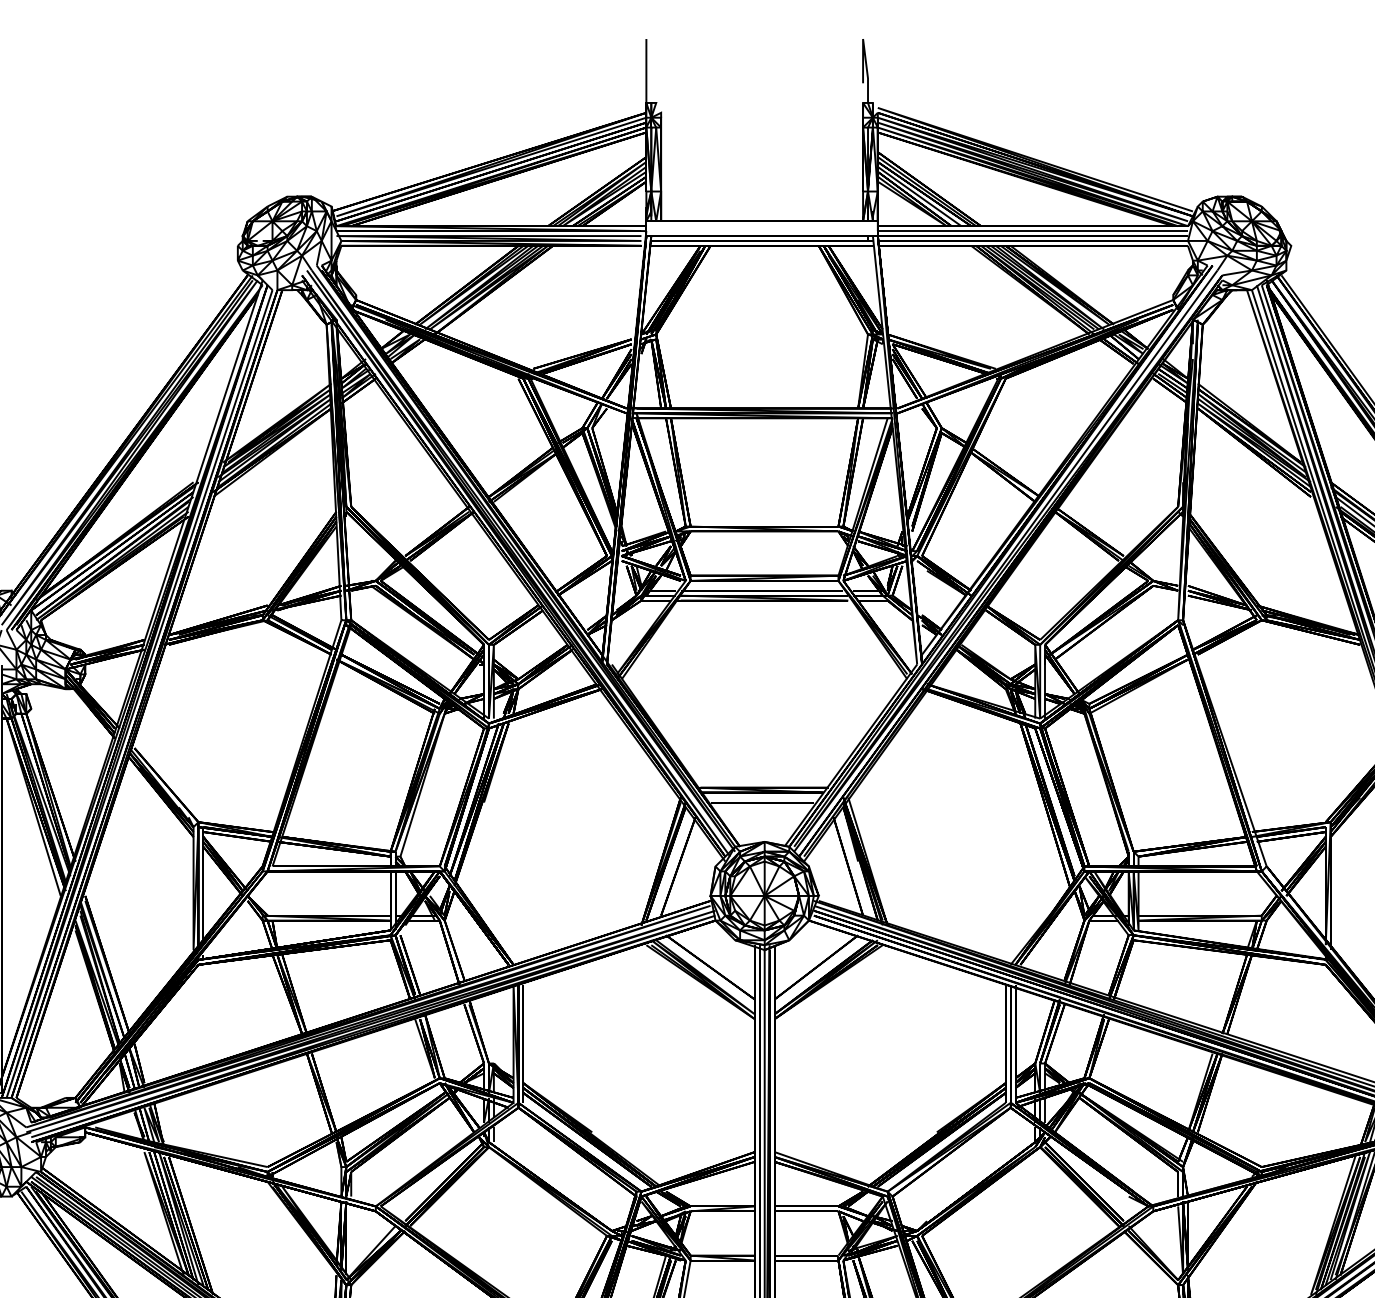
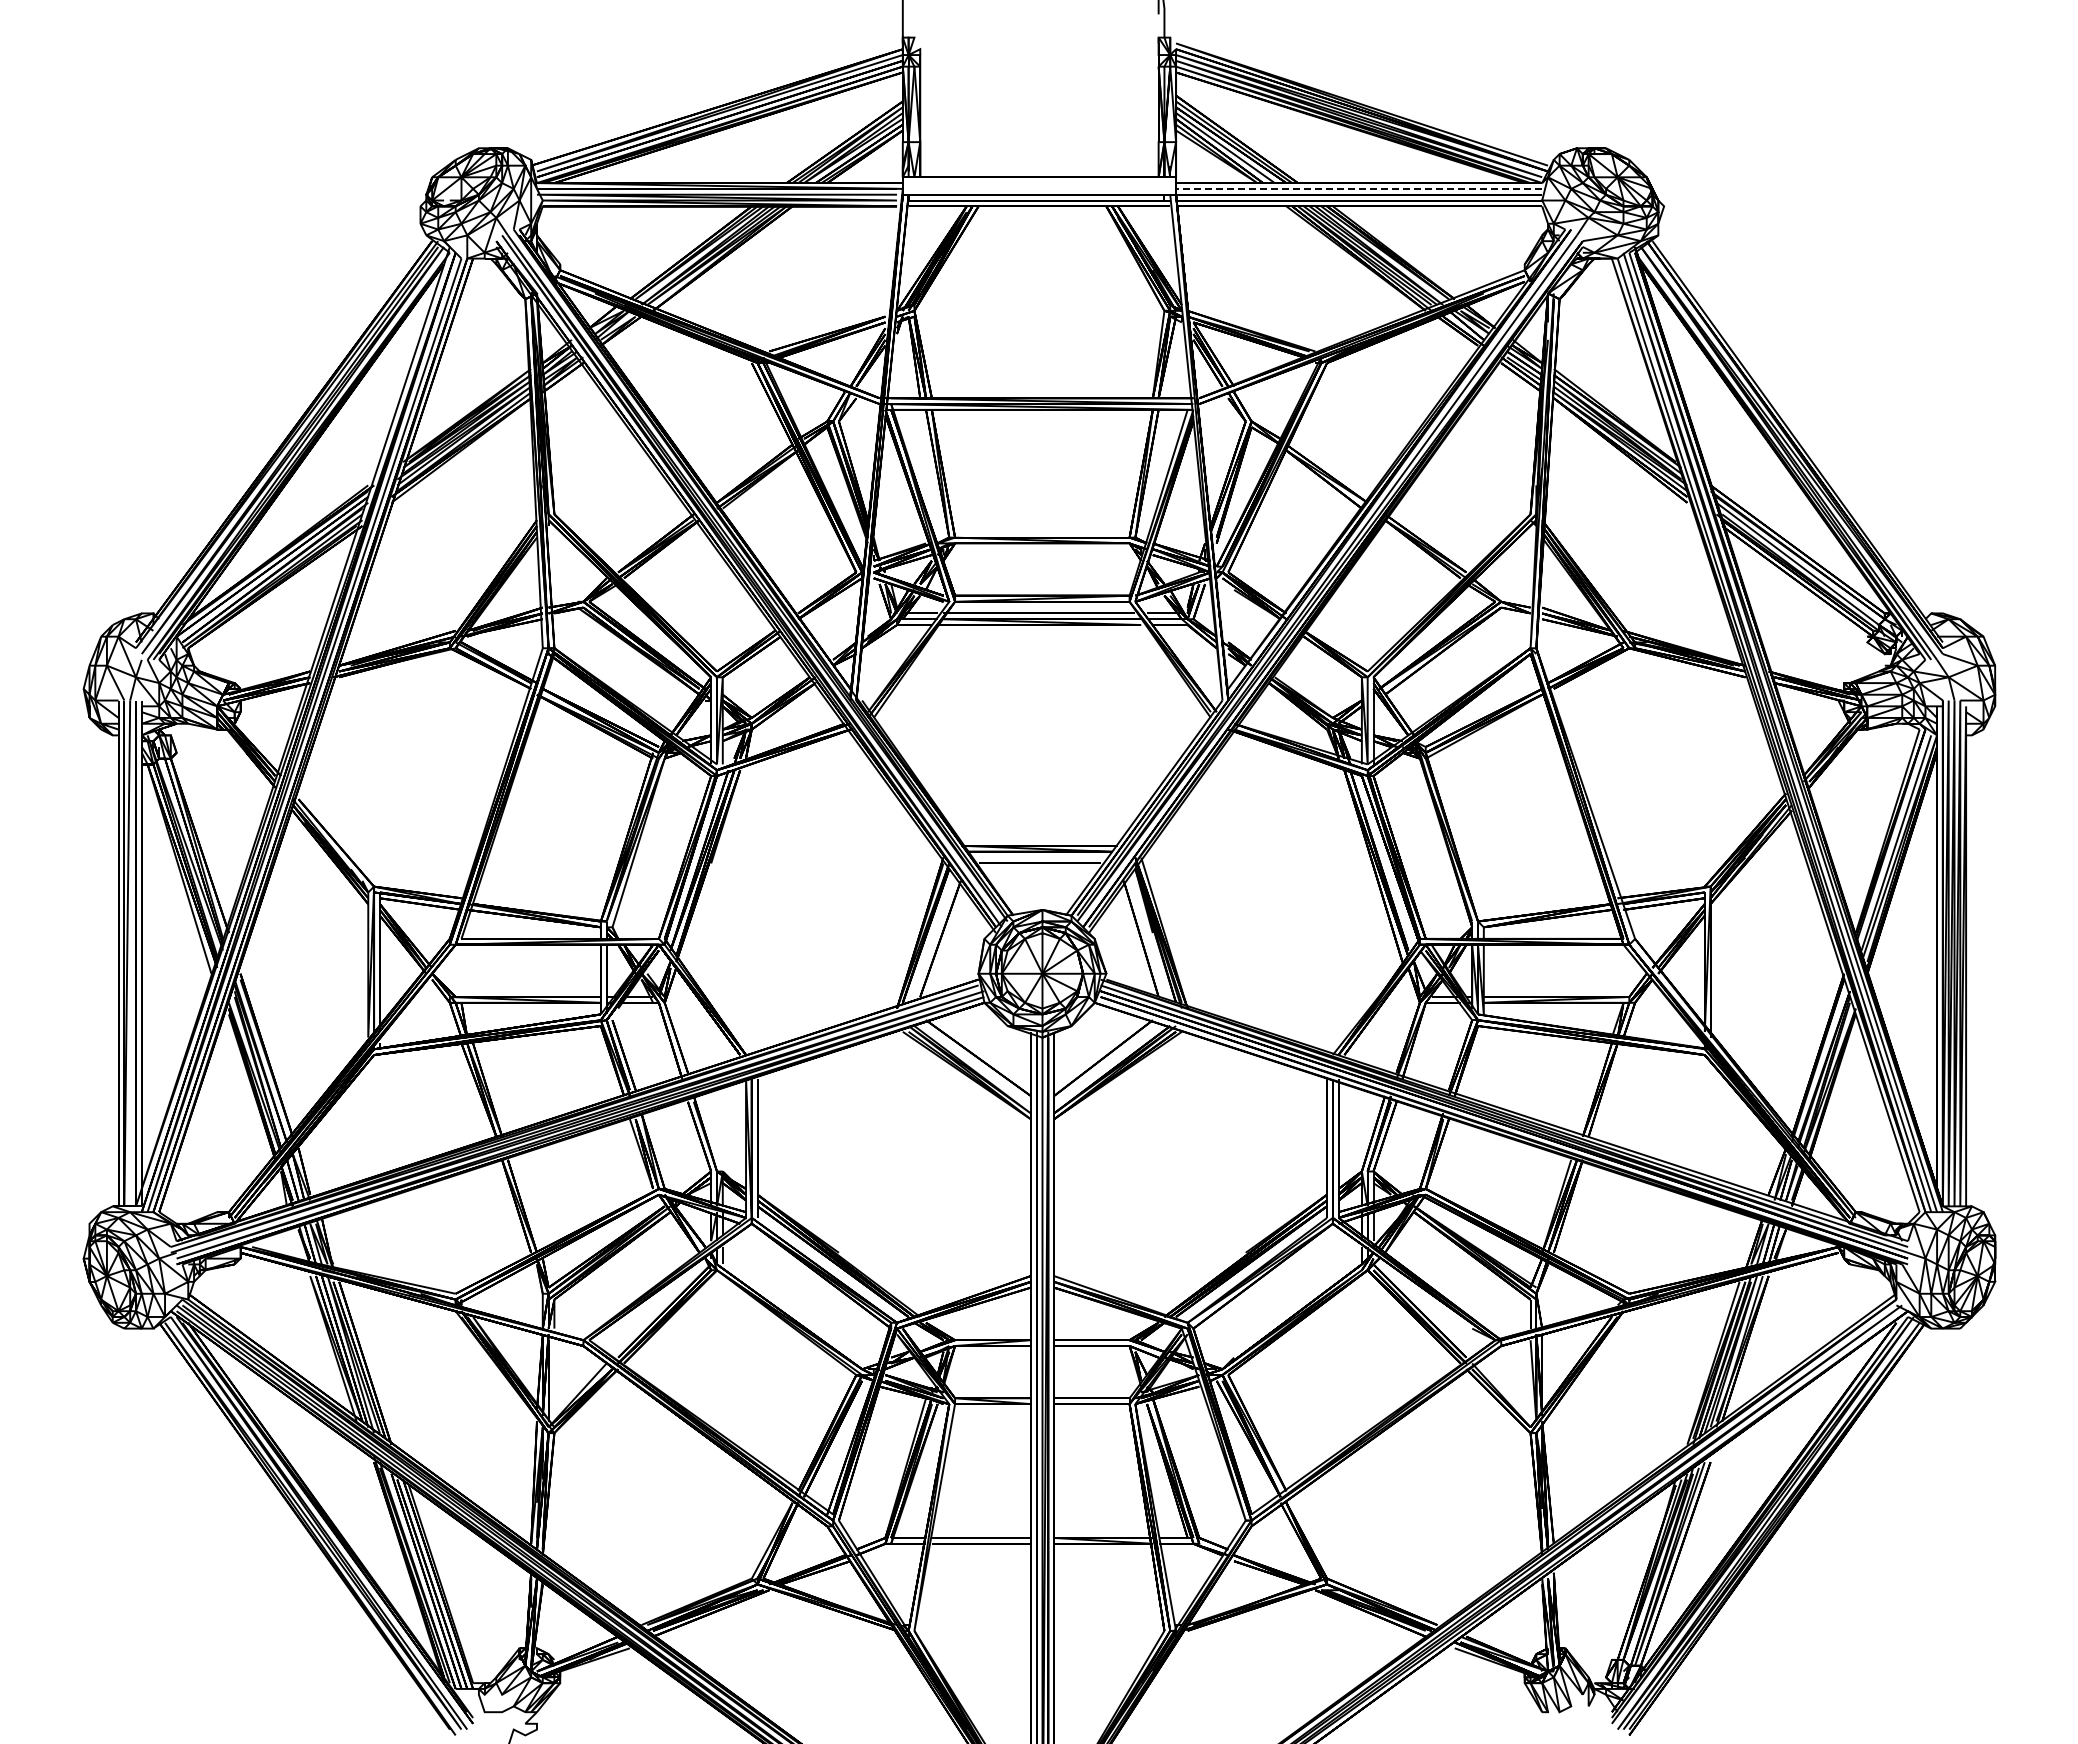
line: (1032, 230) -> (1358, 188), solid -> dashed

